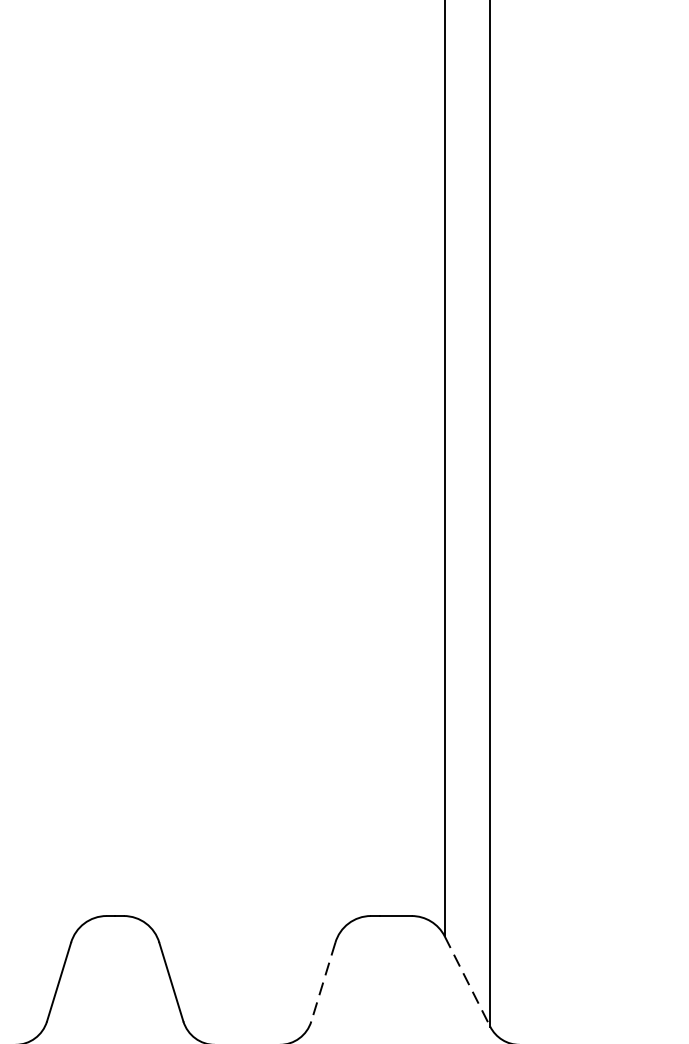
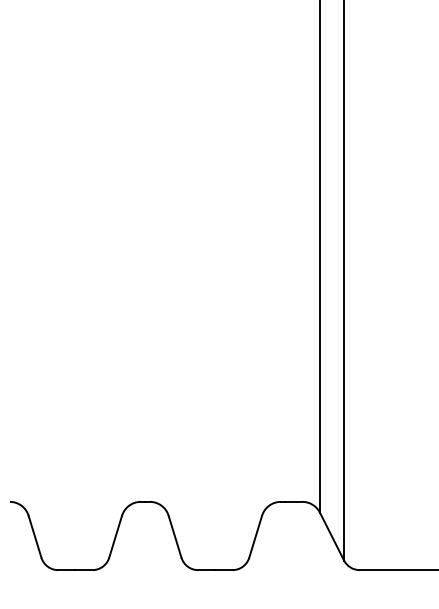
line: (323, 981) -> (255, 536), dashed -> solid
line: (466, 981) -> (331, 536), dashed -> solid

